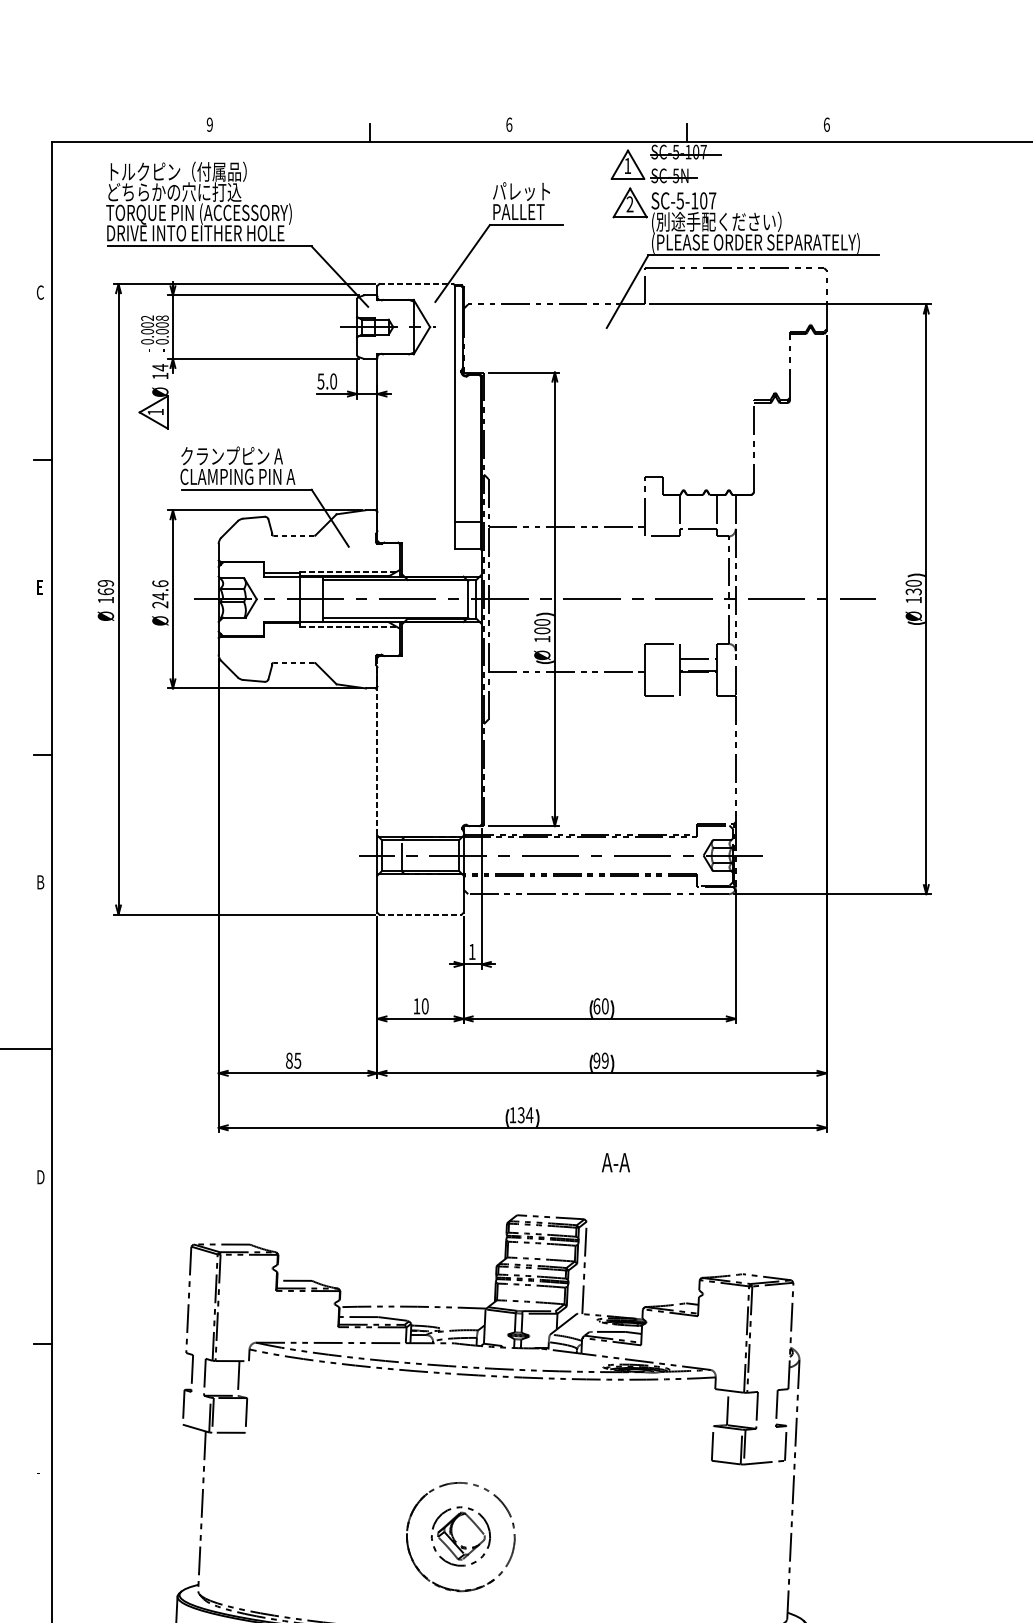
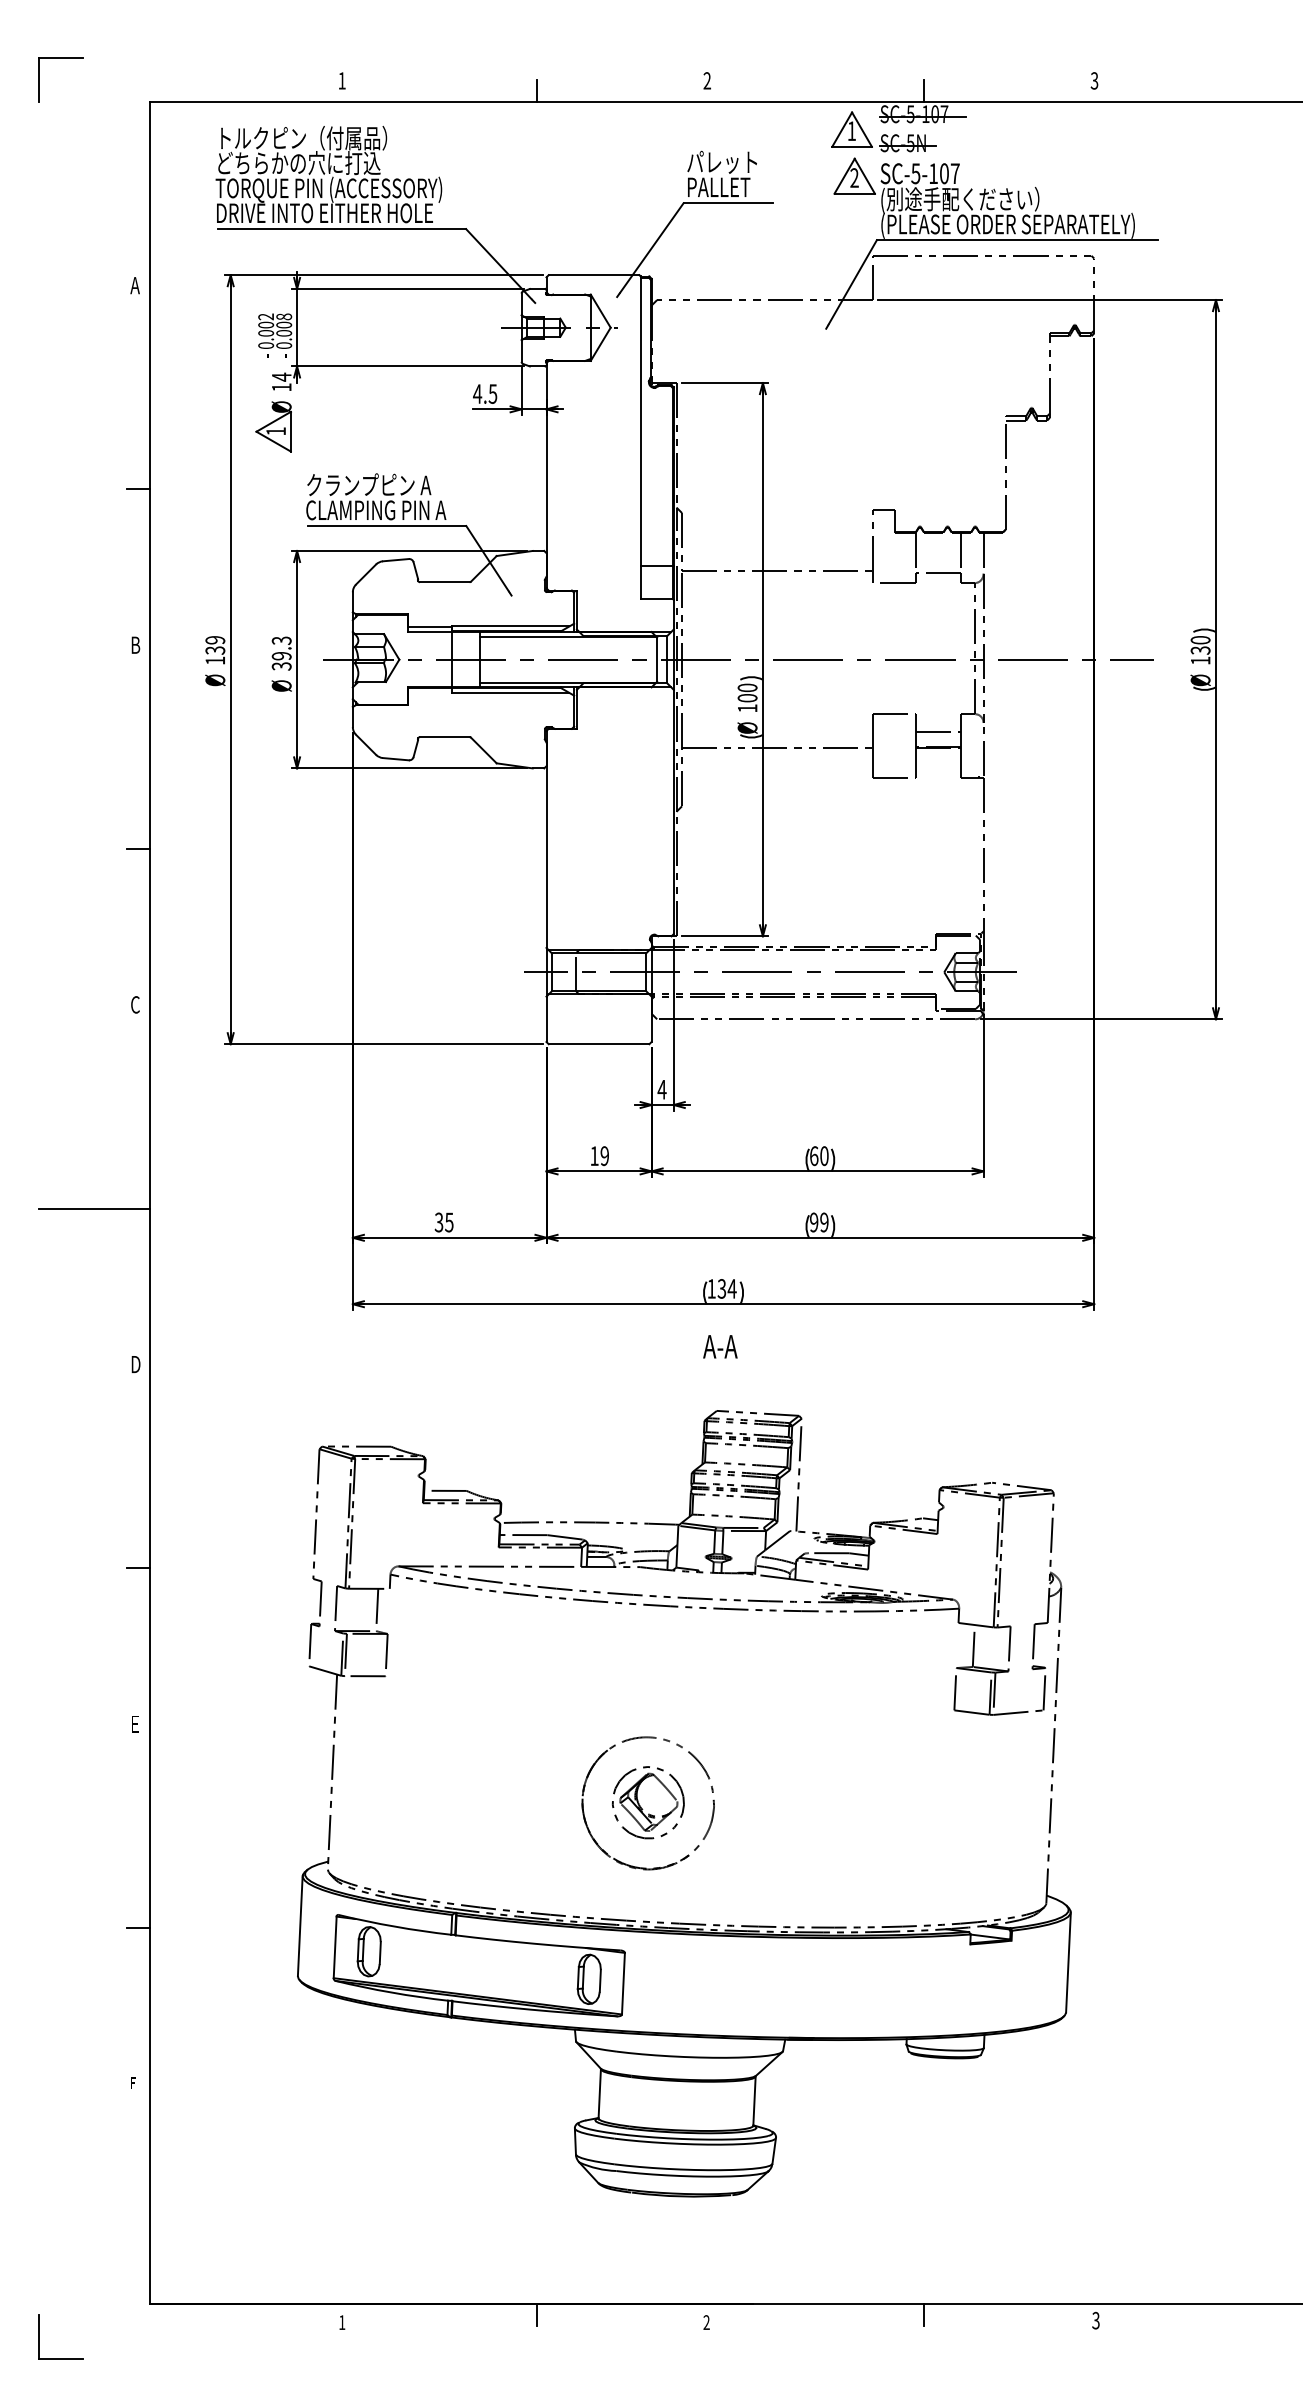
text: (209, 124) -> (341, 80), 9 -> 1
text: (509, 124) -> (707, 80), 6 -> 2
text: (826, 124) -> (1094, 80), 6 -> 3
line: (416, 284) -> (594, 275), dashed -> solid
text: (39, 292) -> (134, 285), C -> A
text: (327, 381) -> (485, 393), 5.0 -> 4.5
line: (293, 536) -> (444, 582), dashed -> solid
line: (347, 572) -> (510, 626), dashed -> solid
text: (40, 586) -> (135, 644), E -> B
text: (106, 591) -> (215, 650), 169 -> 139
text: (160, 594) -> (281, 653), 24.6 -> 39.3
line: (347, 626) -> (510, 692), dashed -> solid
line: (293, 663) -> (444, 737), dashed -> solid
line: (377, 747) -> (546, 840), dashed -> solid
text: (40, 882) -> (135, 1004), B -> C
line: (420, 914) -> (599, 1044), dashed -> solid
text: (471, 951) -> (661, 1089), 1 -> 4
text: (424, 1006) -> (604, 1156), 10 -> 19
text: (288, 1060) -> (438, 1222), 85 -> 35
text: (616, 1162) -> (720, 1346), moved
text: (39, 1472) -> (134, 1724), - -> E

